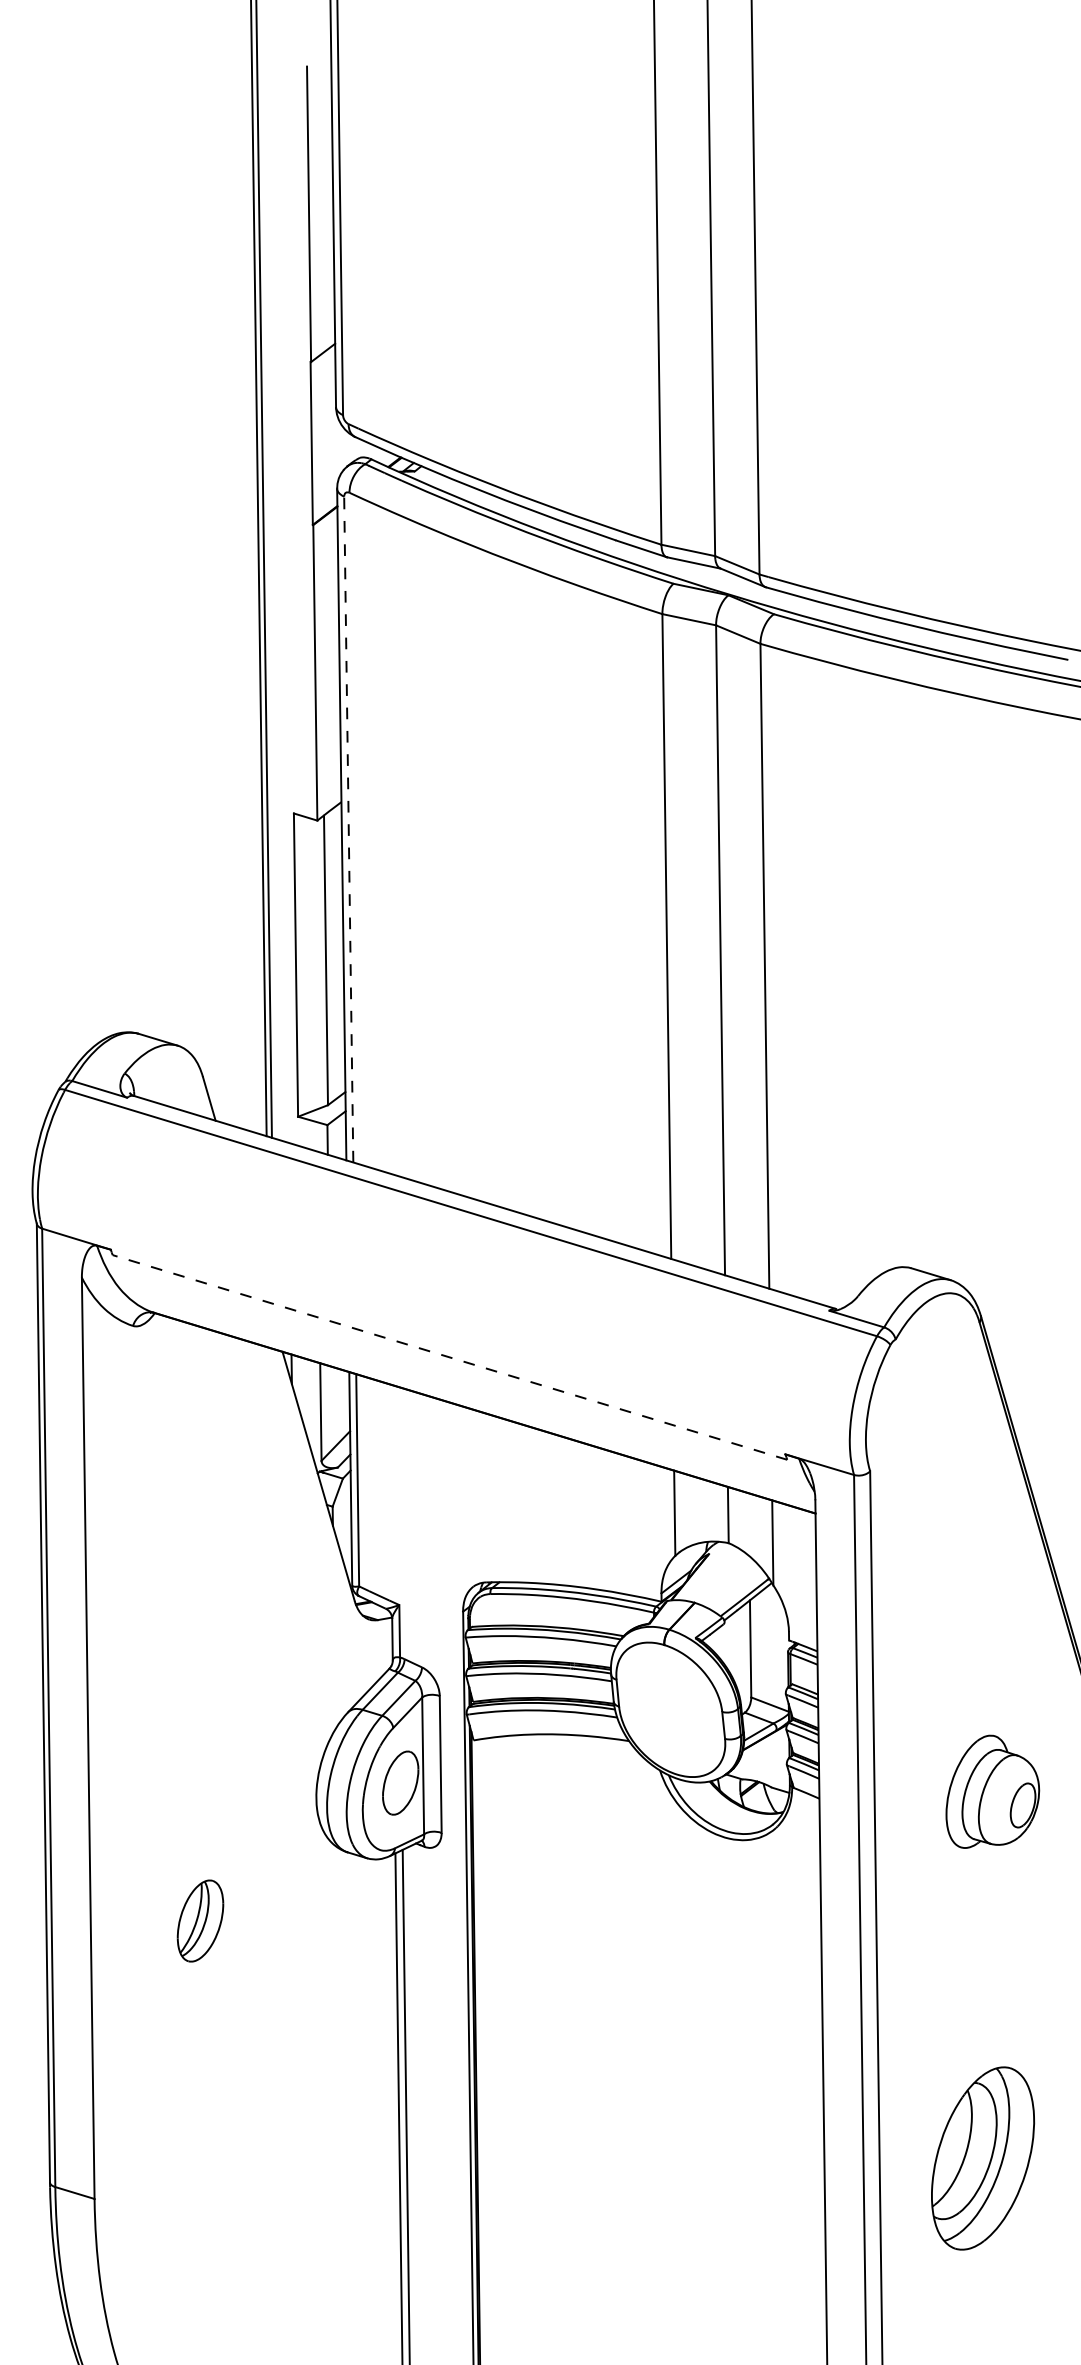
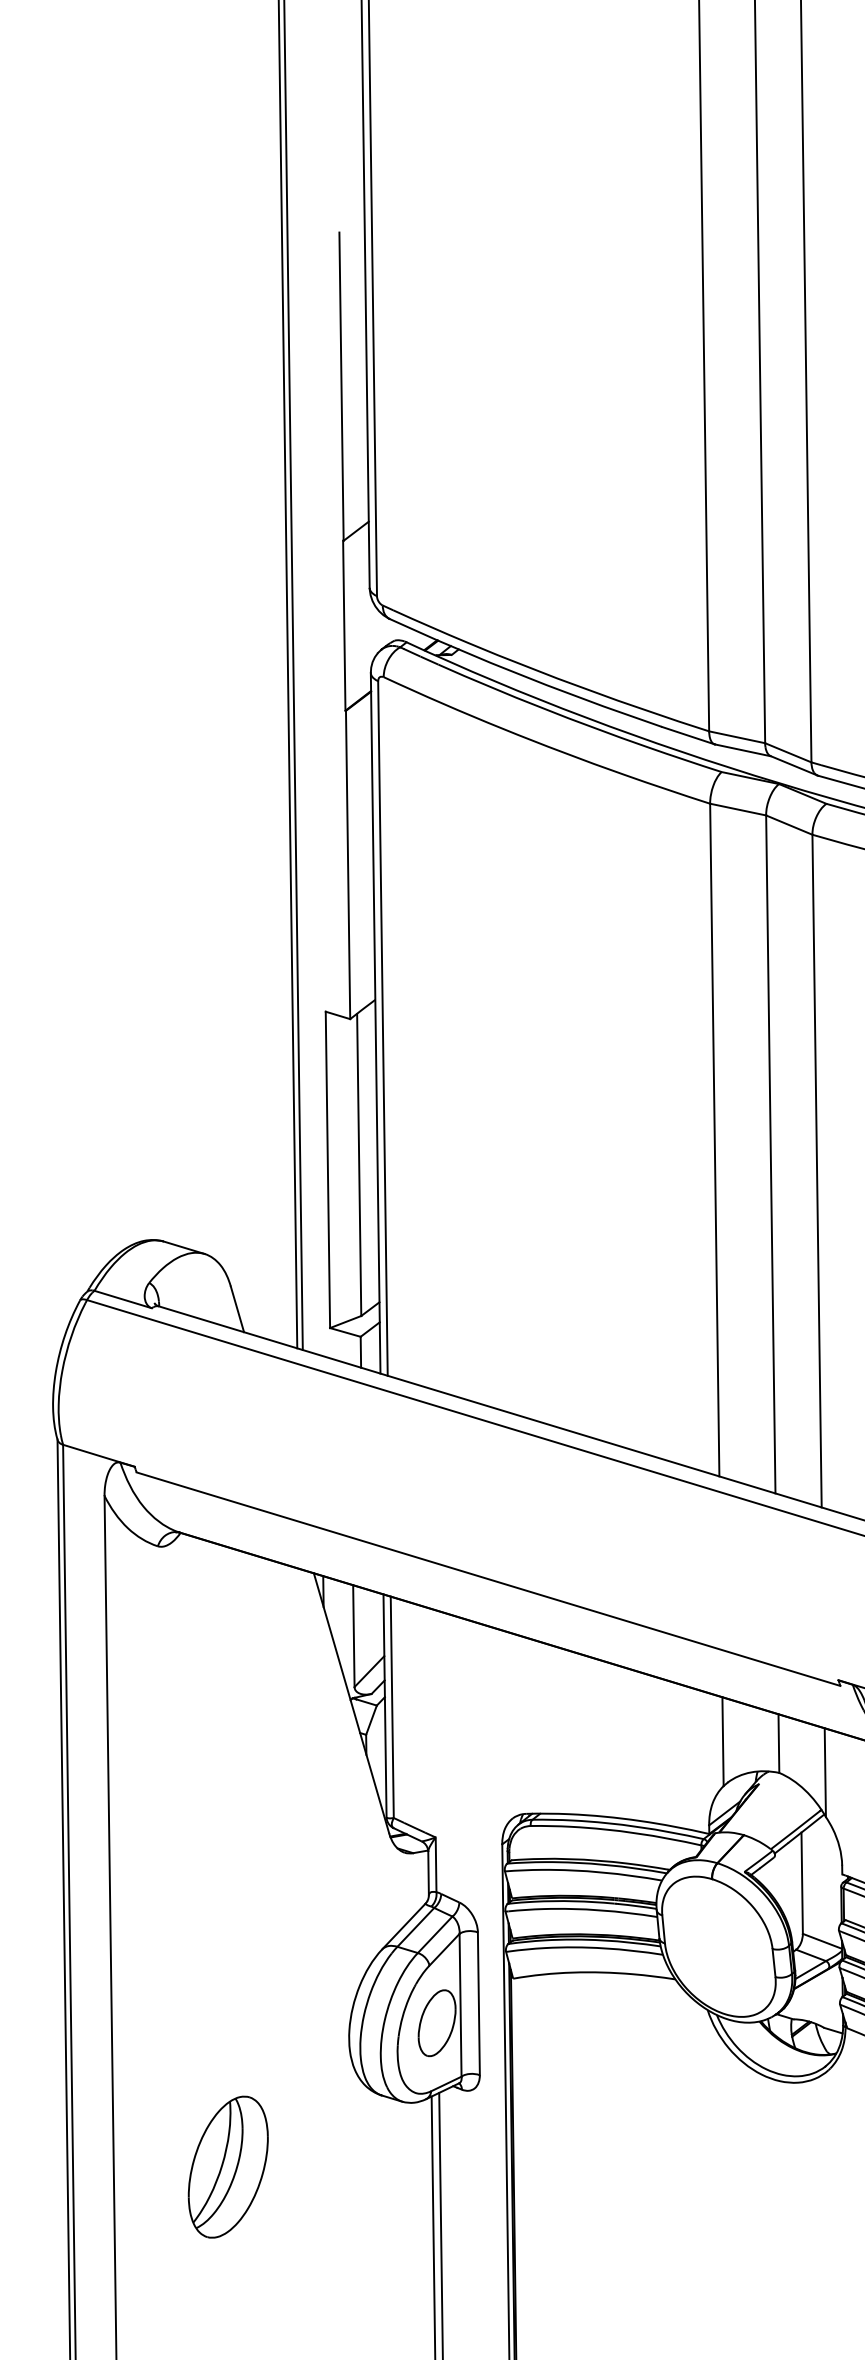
line: (348, 829) -> (382, 1028), dashed -> solid
line: (449, 1357) -> (488, 1579), dashed -> solid
part: (200, 1920) -> (228, 2166), size x1.67

